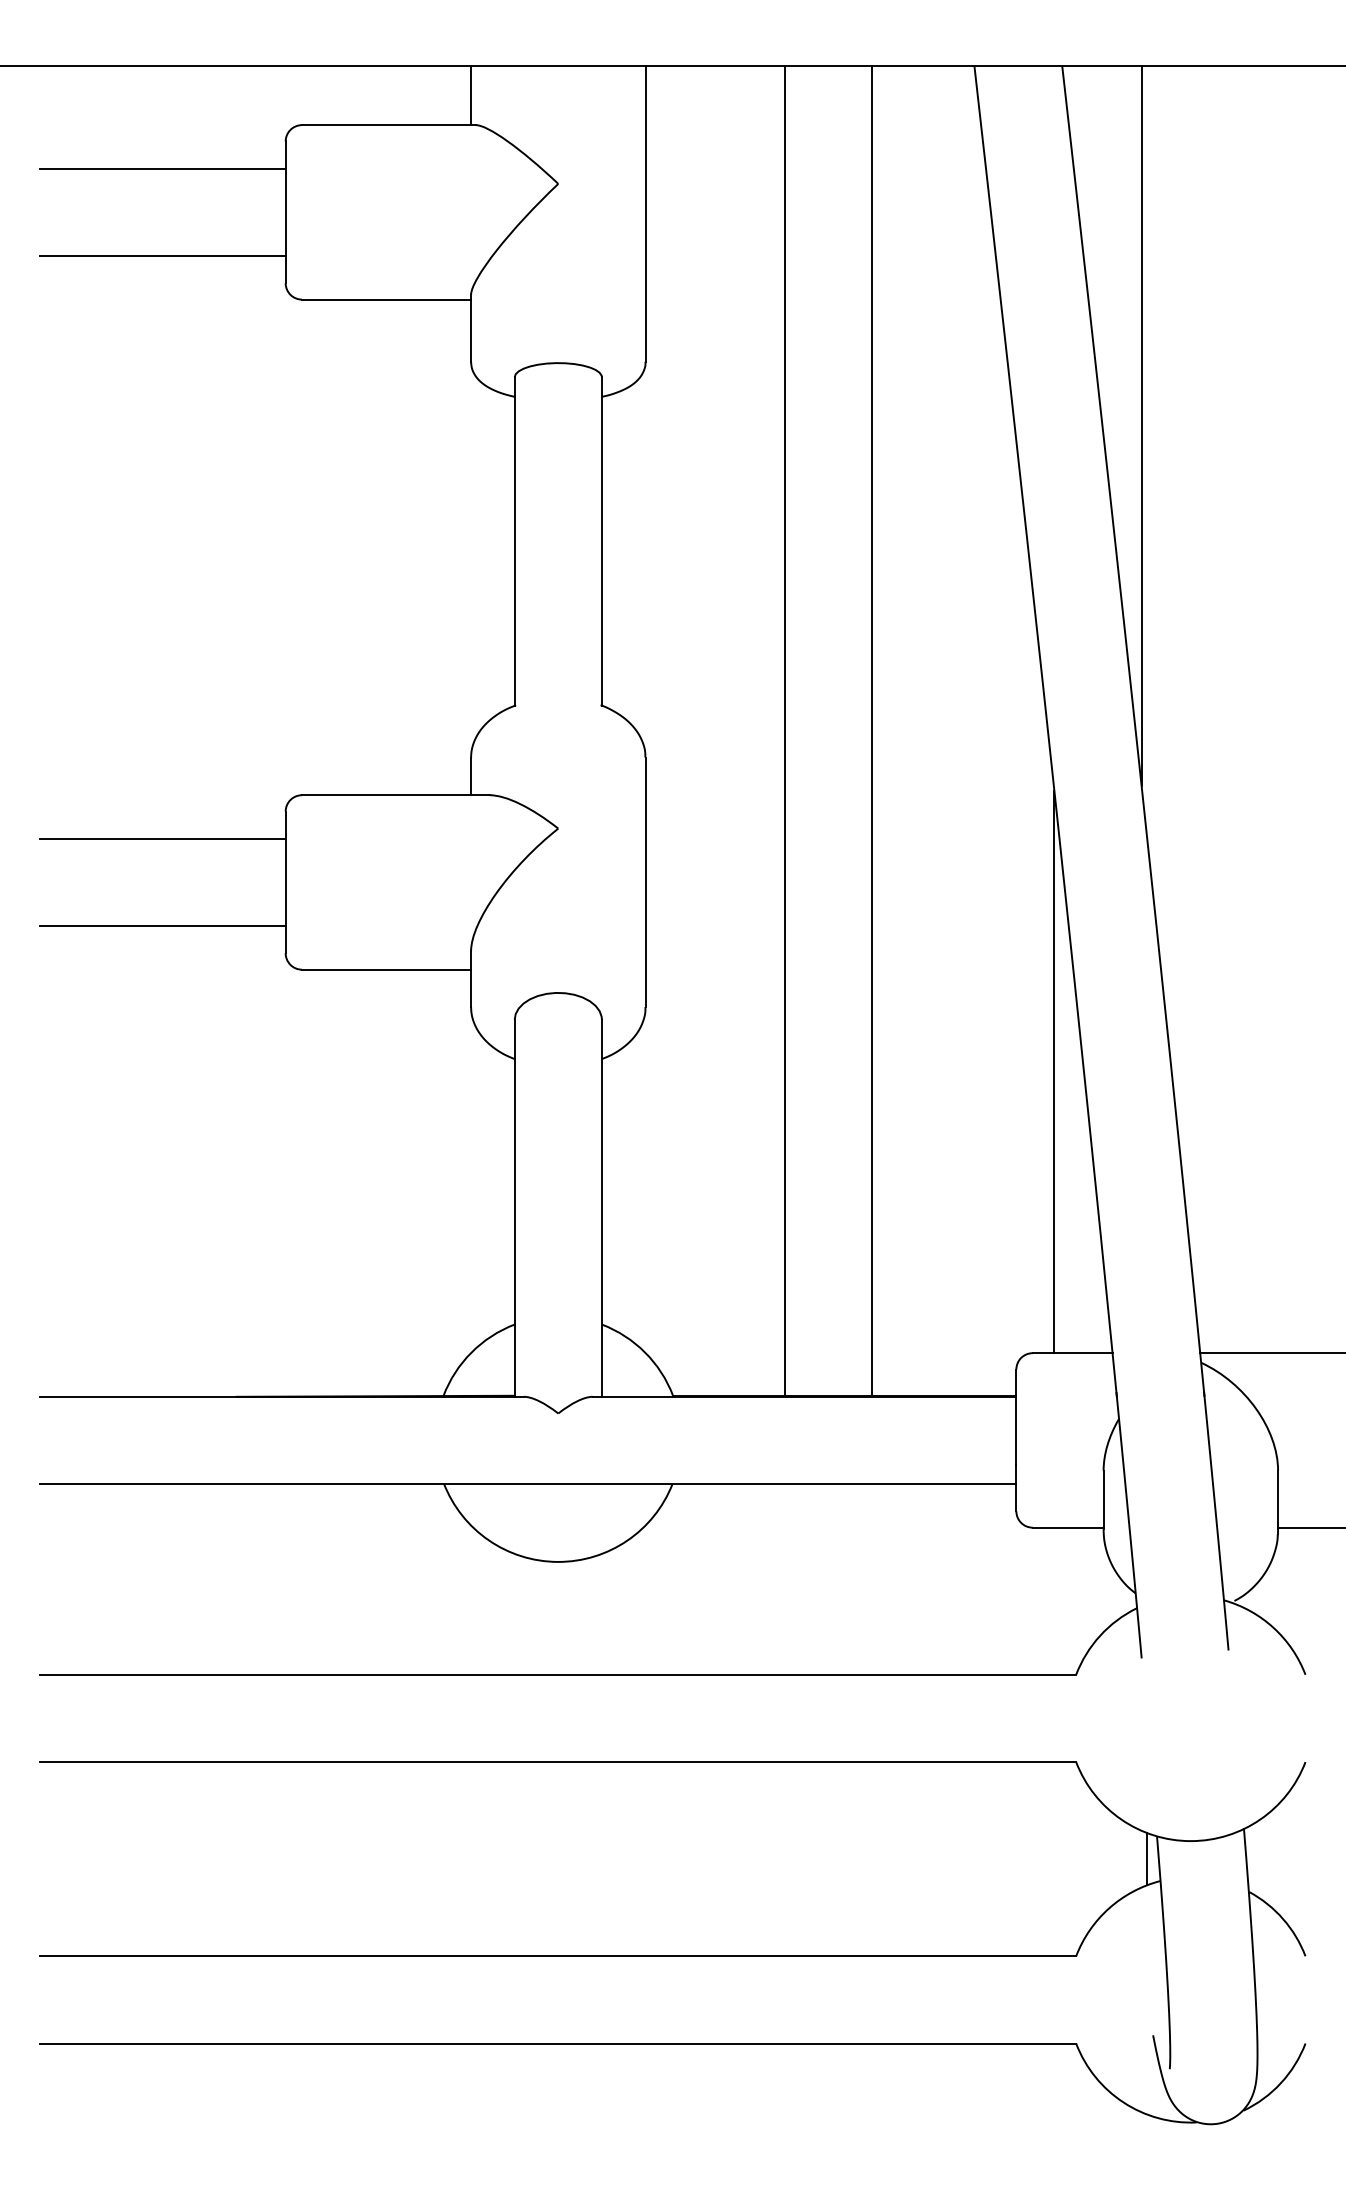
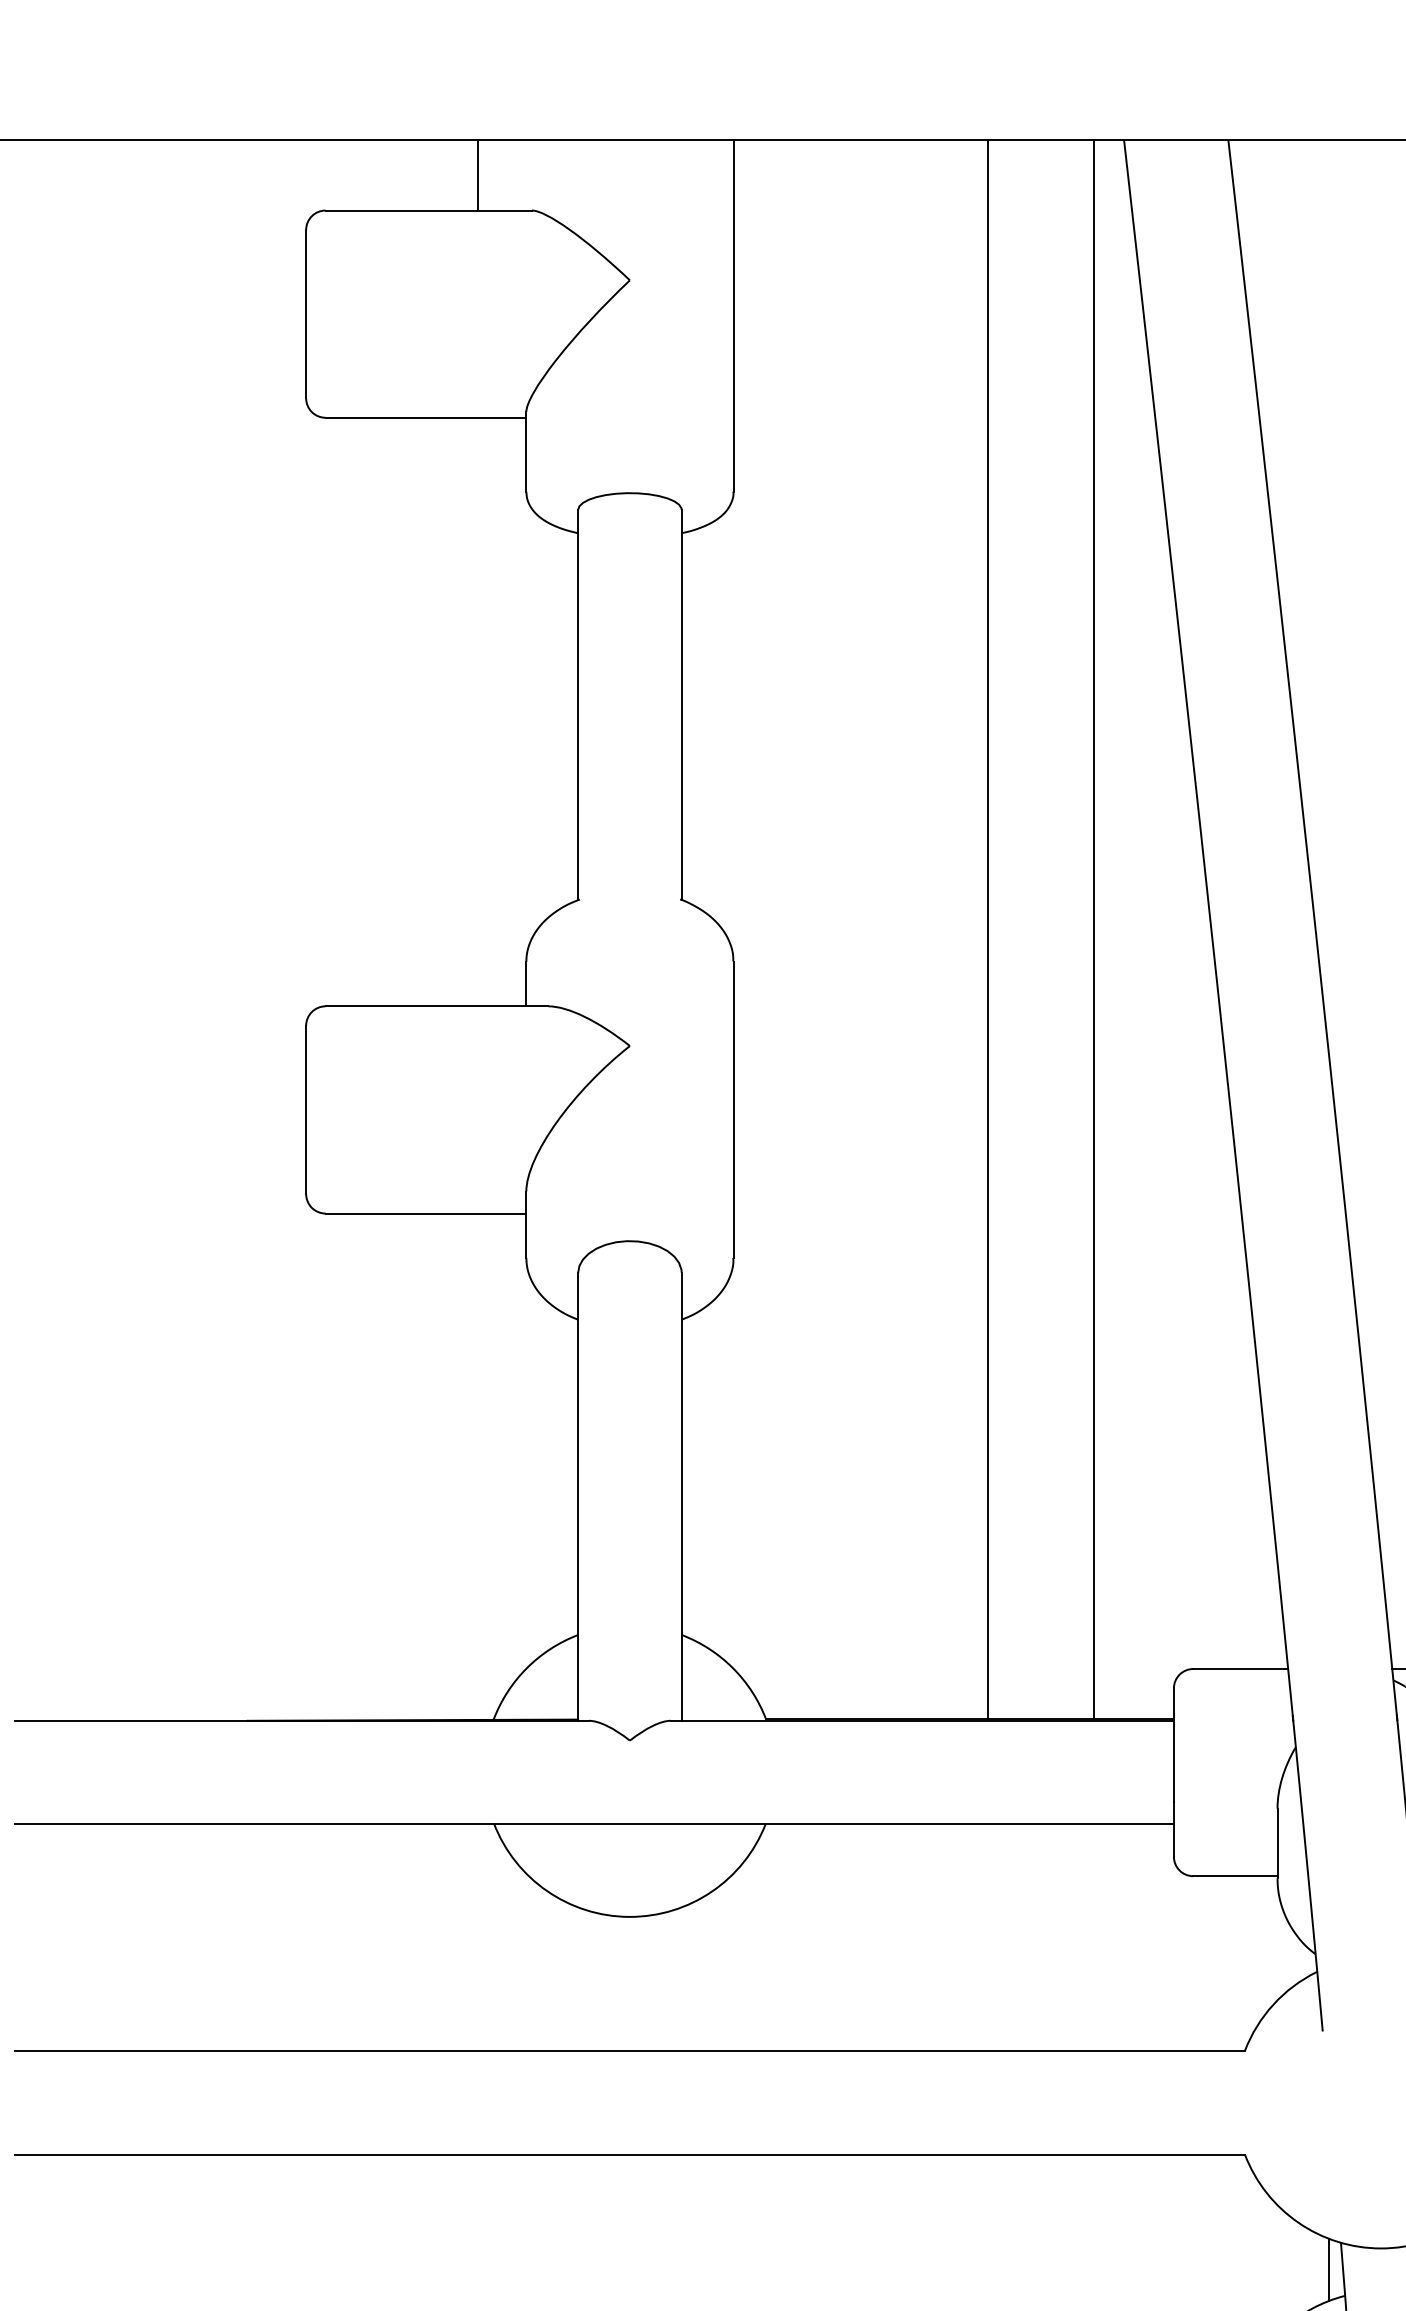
line: (471, 95) -> (478, 175), moved
line: (162, 168) -> (159, 262), removed
line: (162, 256) -> (159, 366), removed
line: (1141, 425) -> (1322, 567), removed
line: (784, 730) -> (987, 929), moved
line: (871, 730) -> (1093, 929), moved
line: (162, 838) -> (159, 1057), removed
line: (162, 926) -> (159, 1162), removed
line: (1054, 1071) -> (1219, 1334), removed

